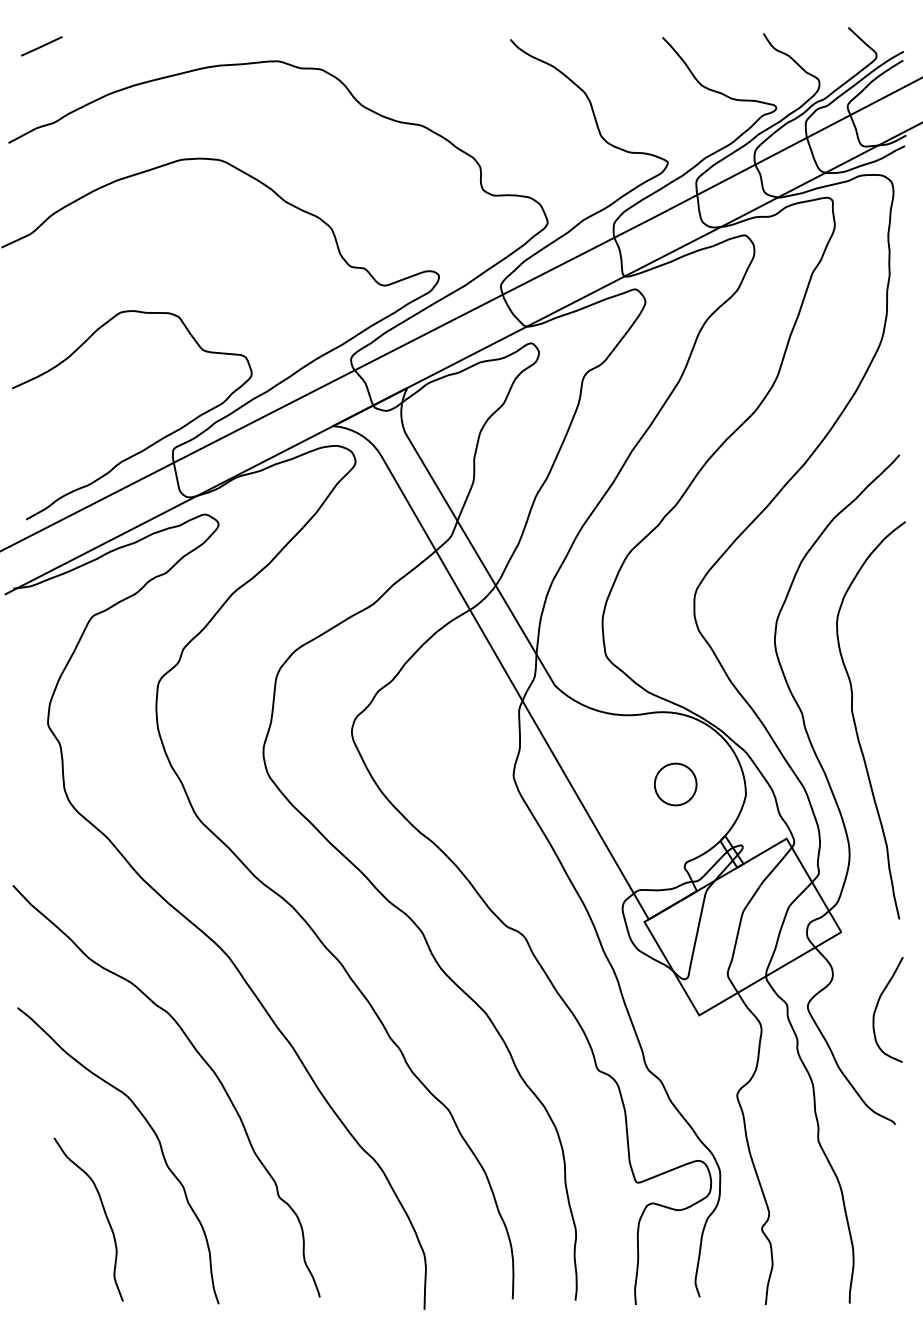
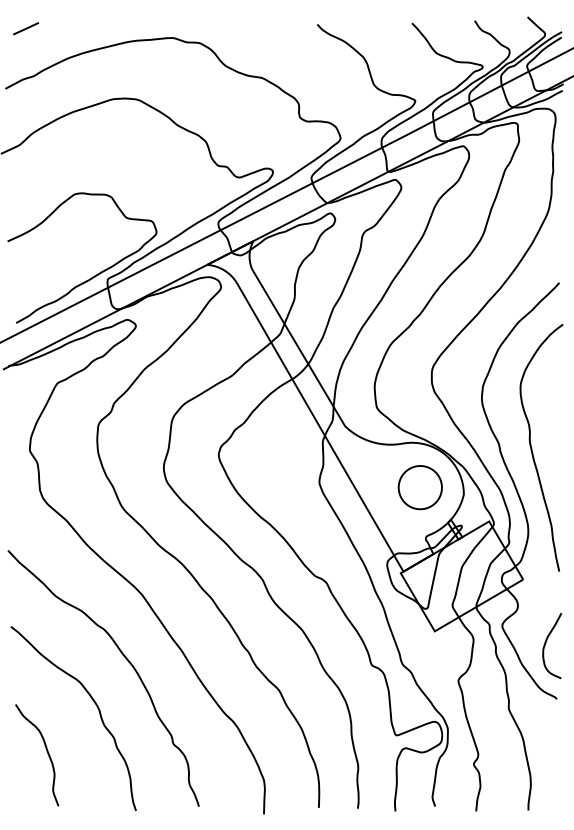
part: (674, 784) -> (419, 487), size x1.67
curve: (878, 1006) -> (546, 643), moved
curve: (103, 1213) -> (46, 751), moved

